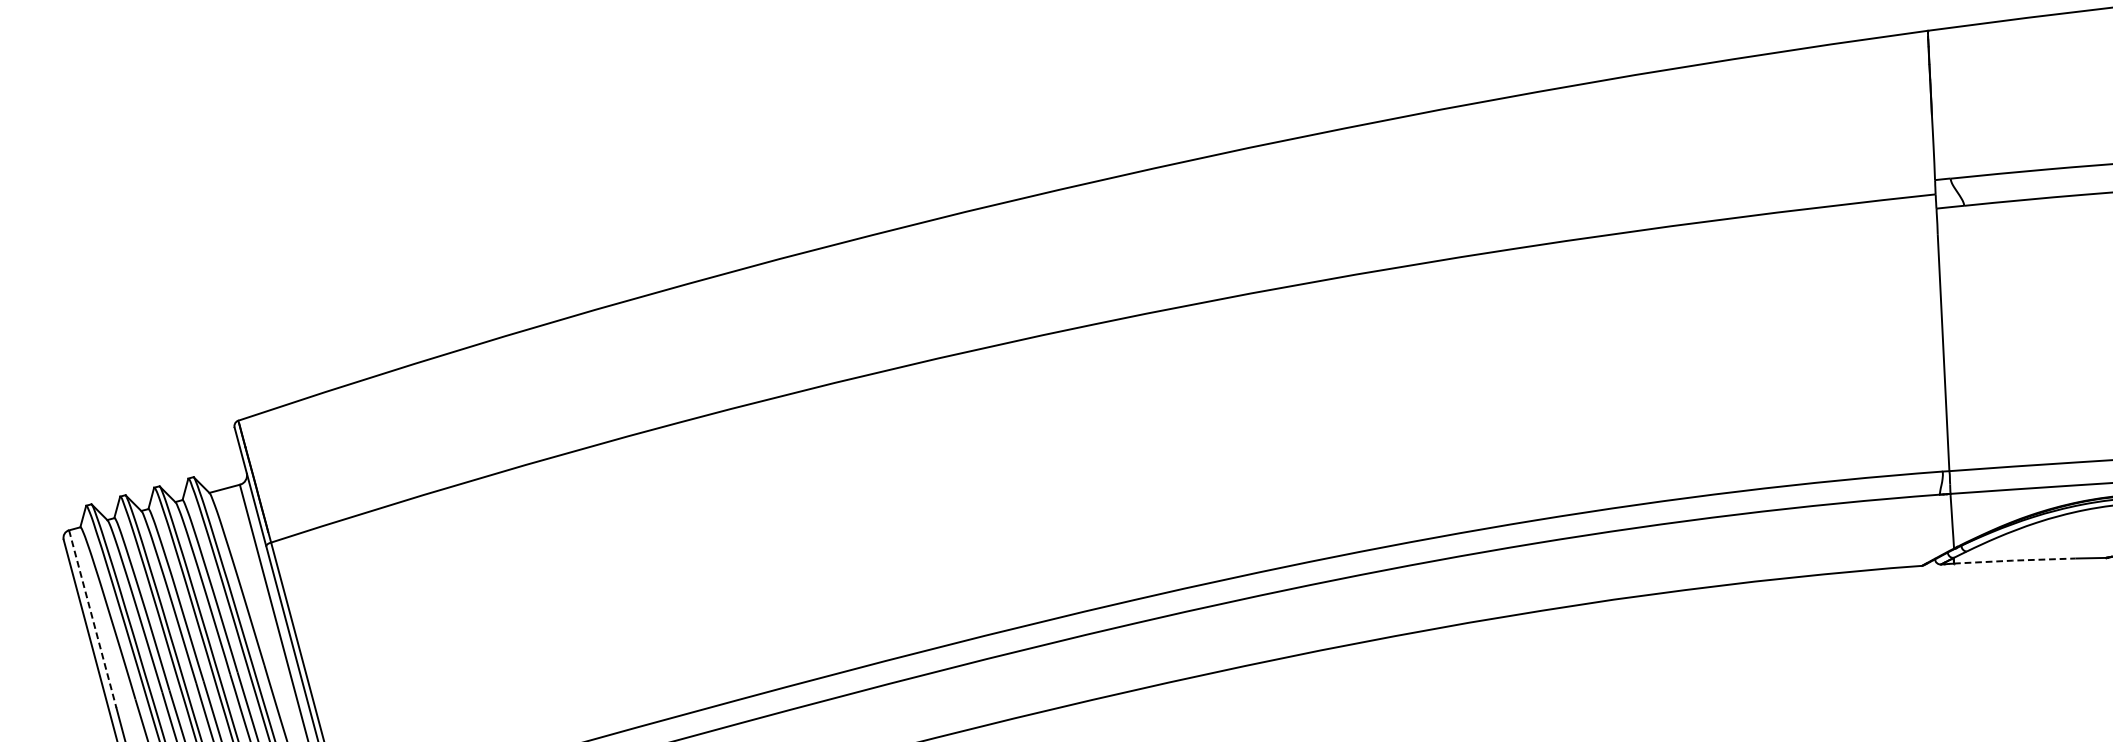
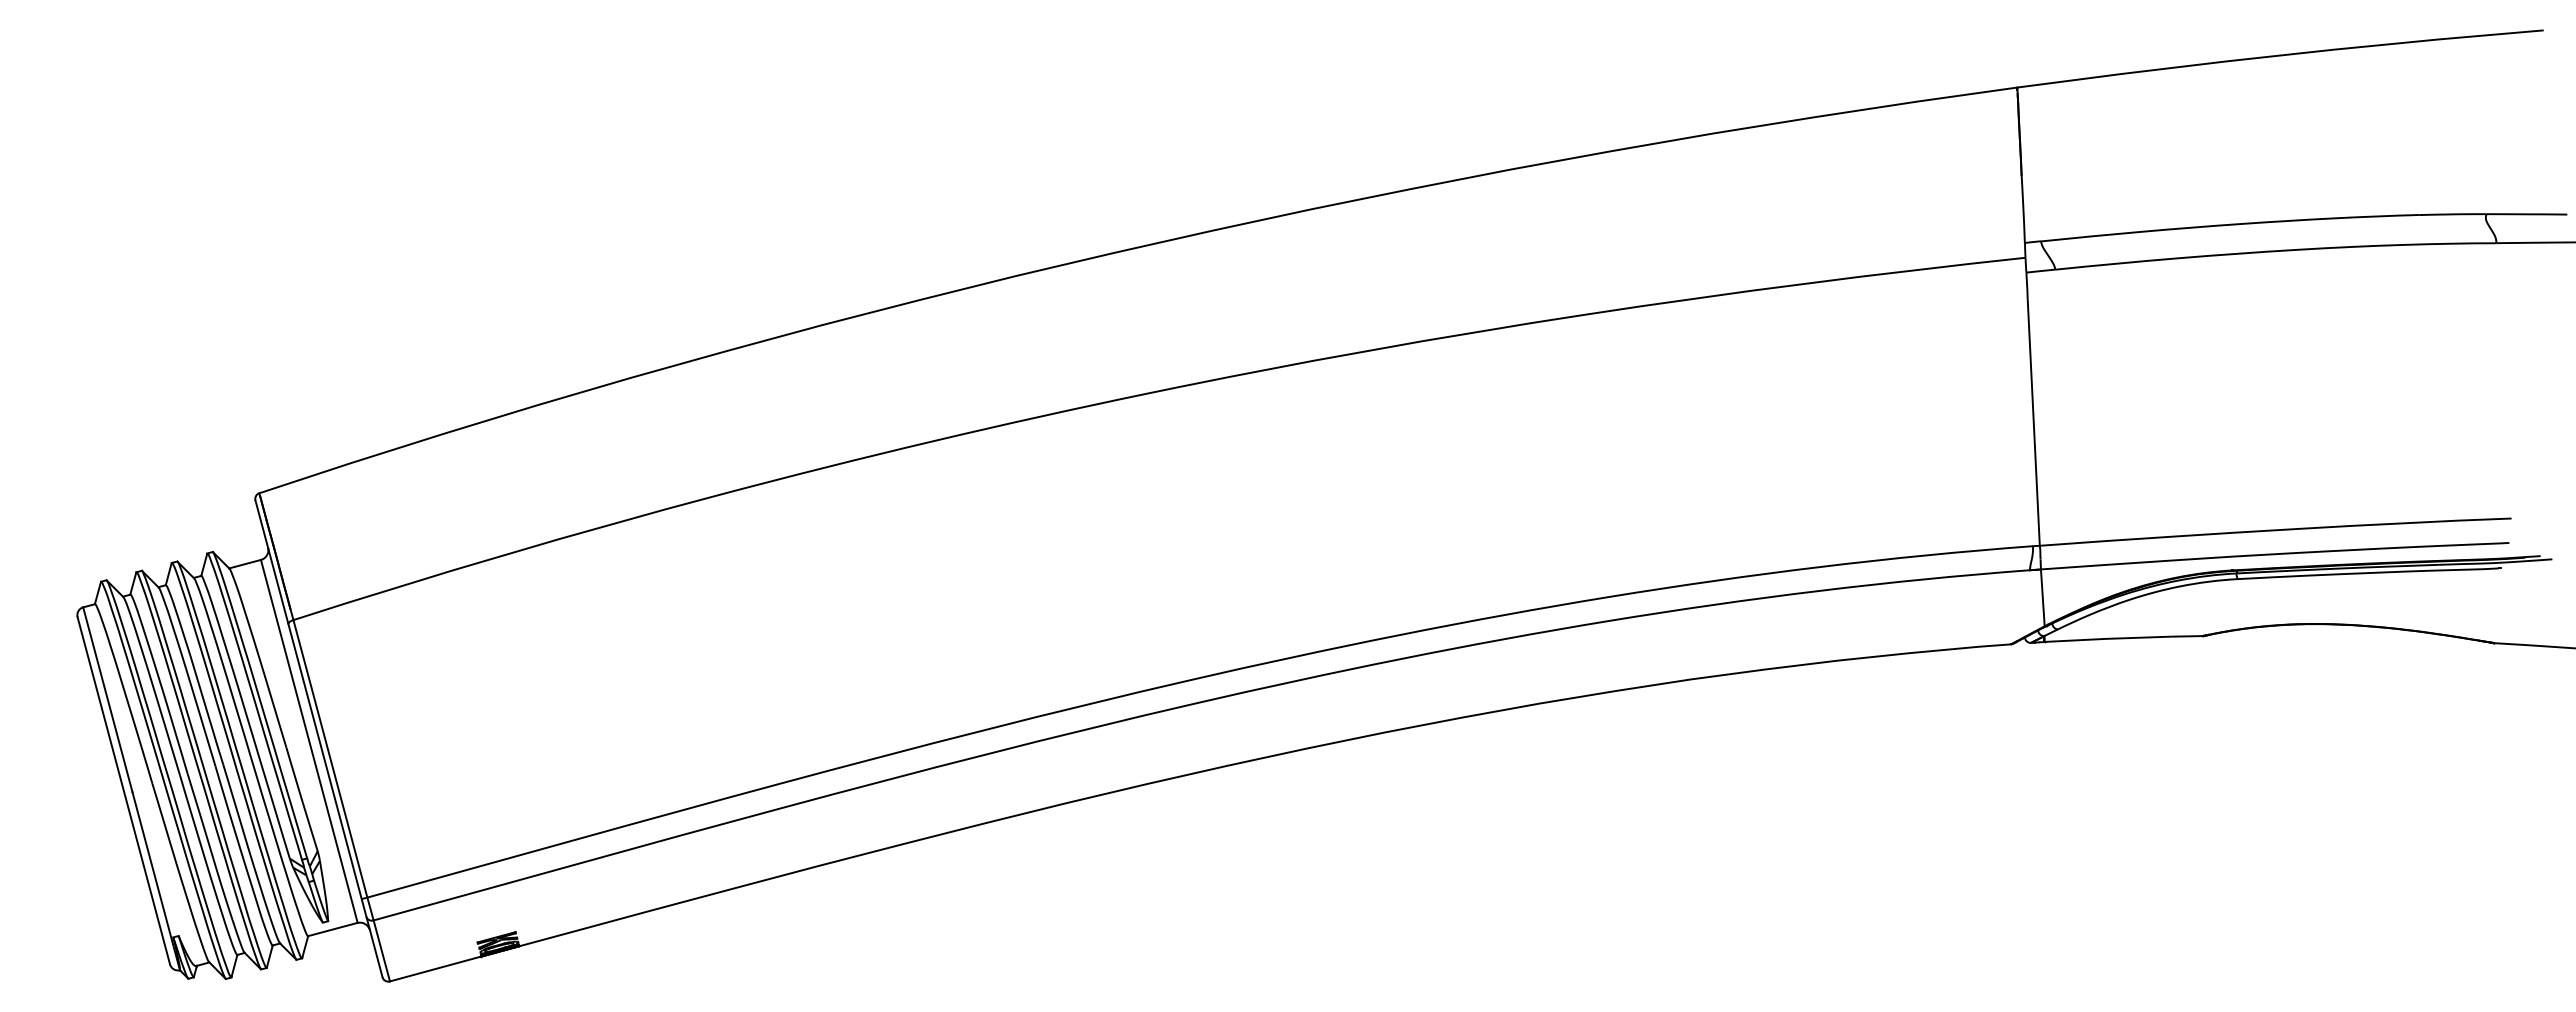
line: (2014, 560) -> (2107, 638), dashed -> solid
line: (92, 618) -> (107, 699), dashed -> solid

